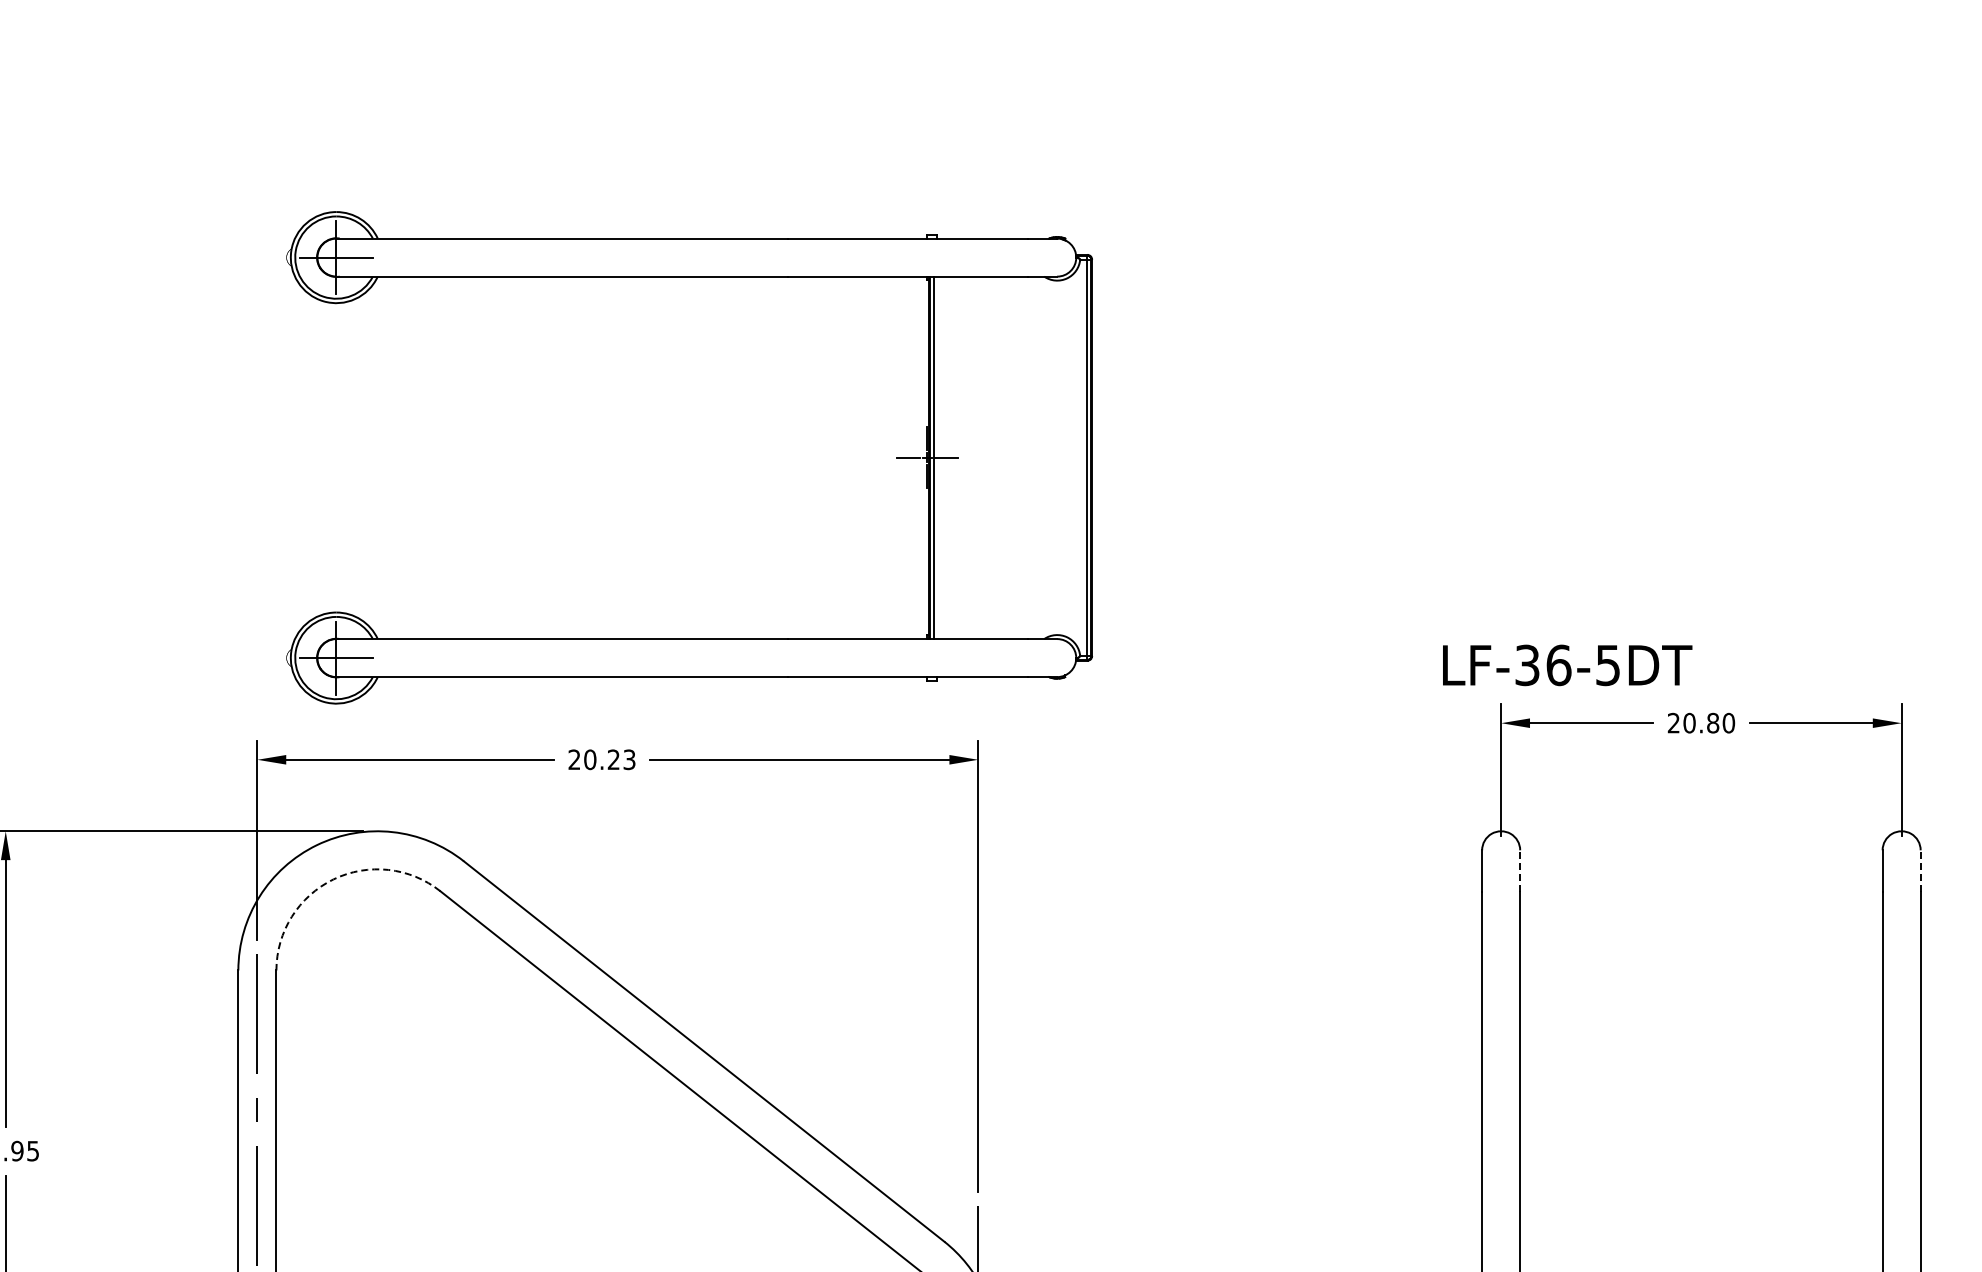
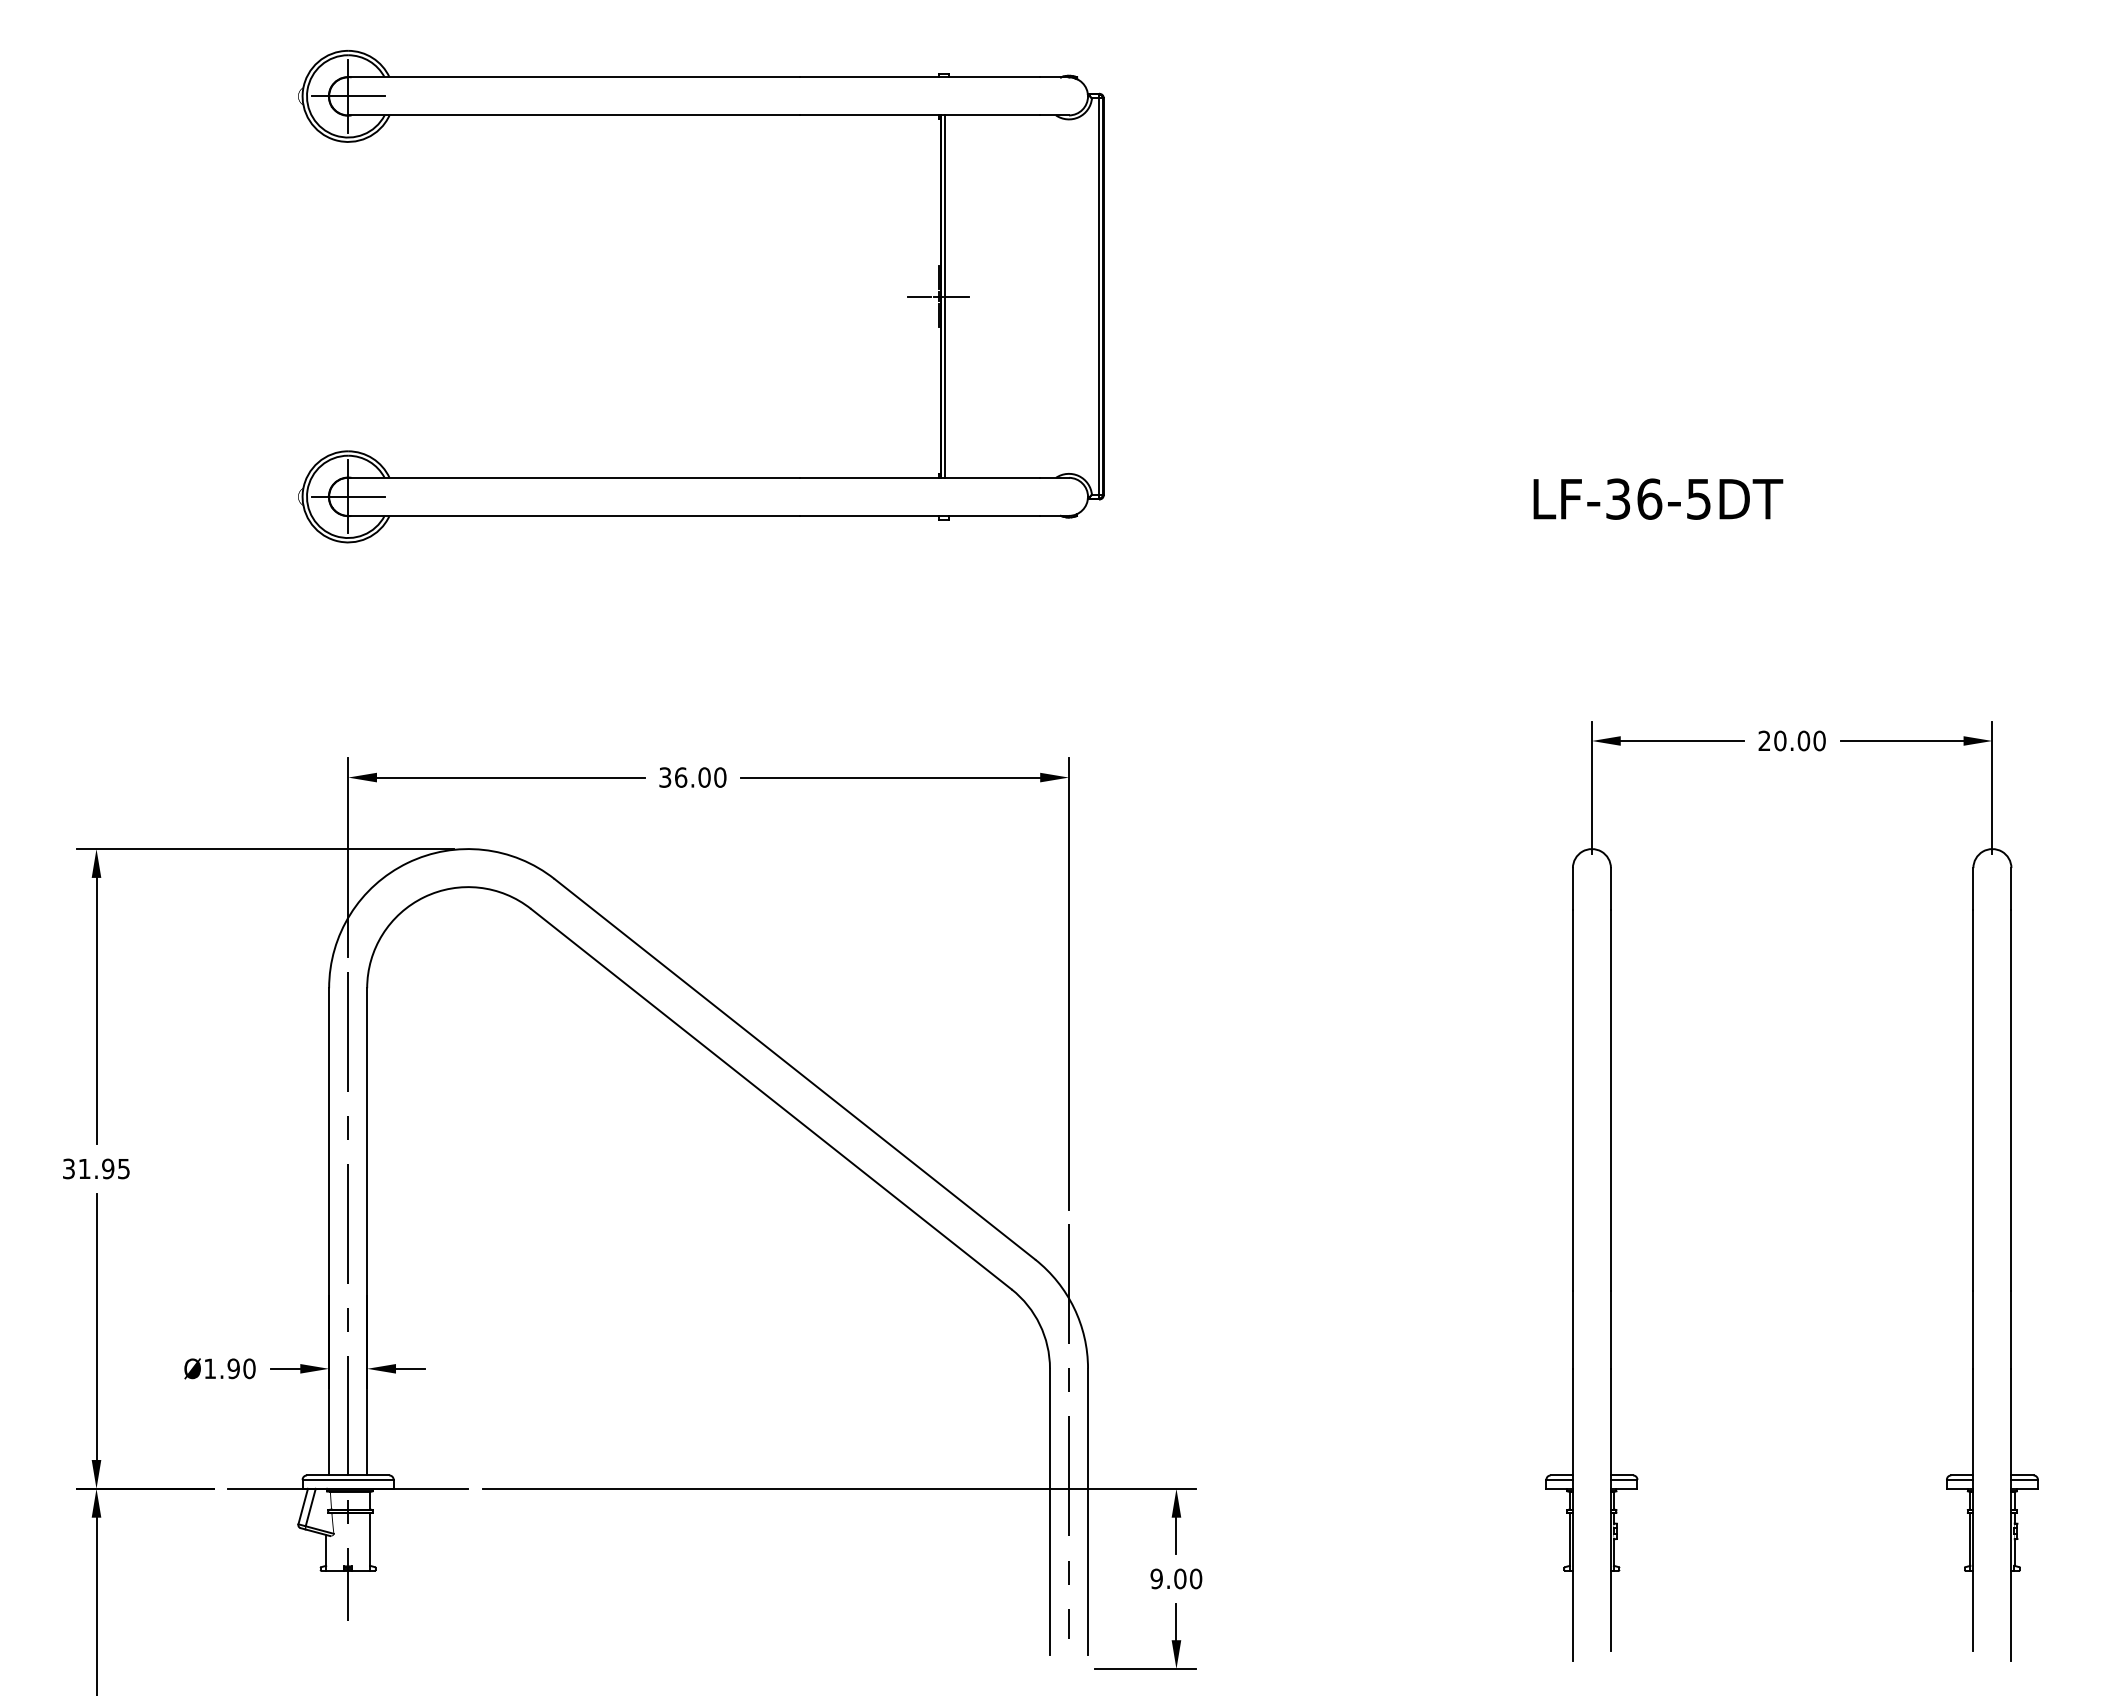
part: (689, 276) -> (701, 115), moved
text: (1567, 664) -> (1658, 498), moved
text: (1712, 722) -> (1803, 740), 20.80 -> 20.00
text: (601, 759) -> (692, 777), 20.23 -> 36.00
line: (1519, 871) -> (1610, 889), dashed -> solid
line: (1920, 871) -> (2011, 889), dashed -> solid
arc: (333, 879) -> (424, 897), dashed -> solid

